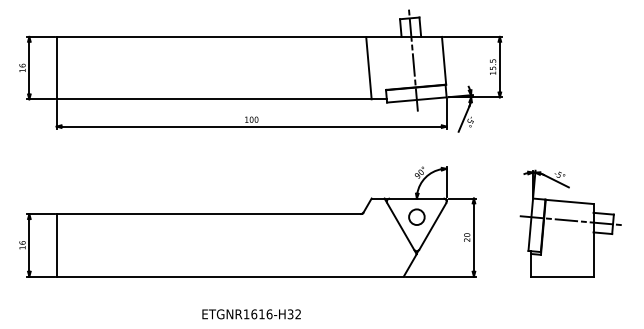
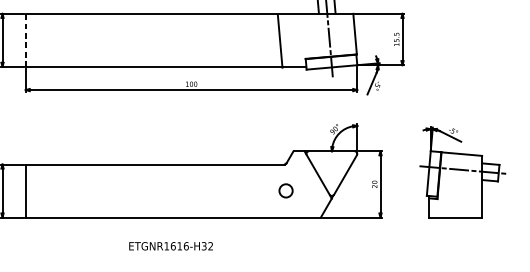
line: (56, 67) -> (25, 39), solid -> dashed
line: (368, 68) -> (279, 41), moved
circle: (416, 216) -> (285, 190), moved
text: (251, 314) -> (170, 246), moved

